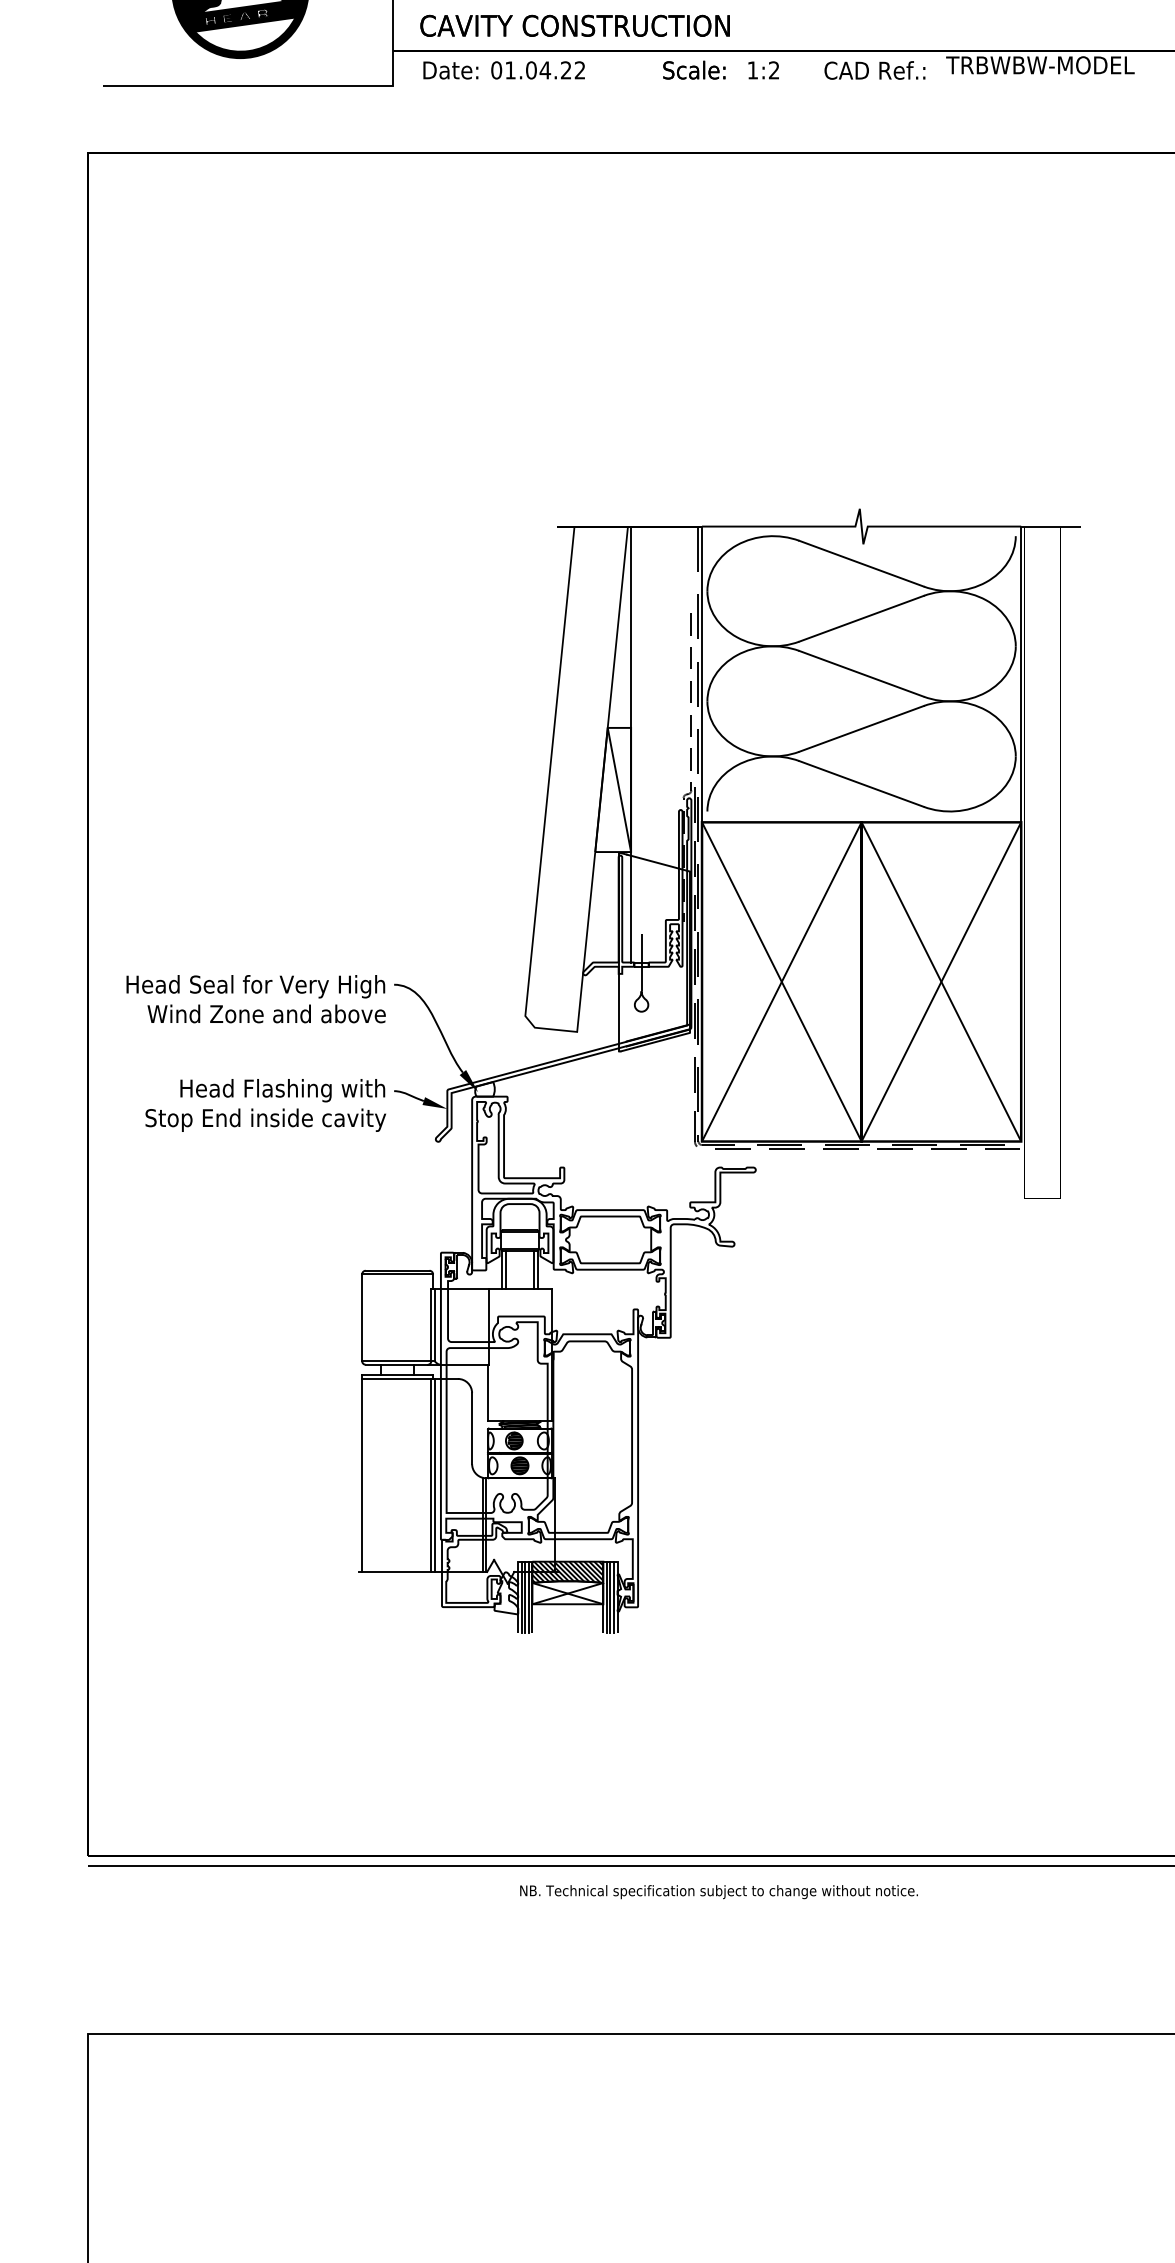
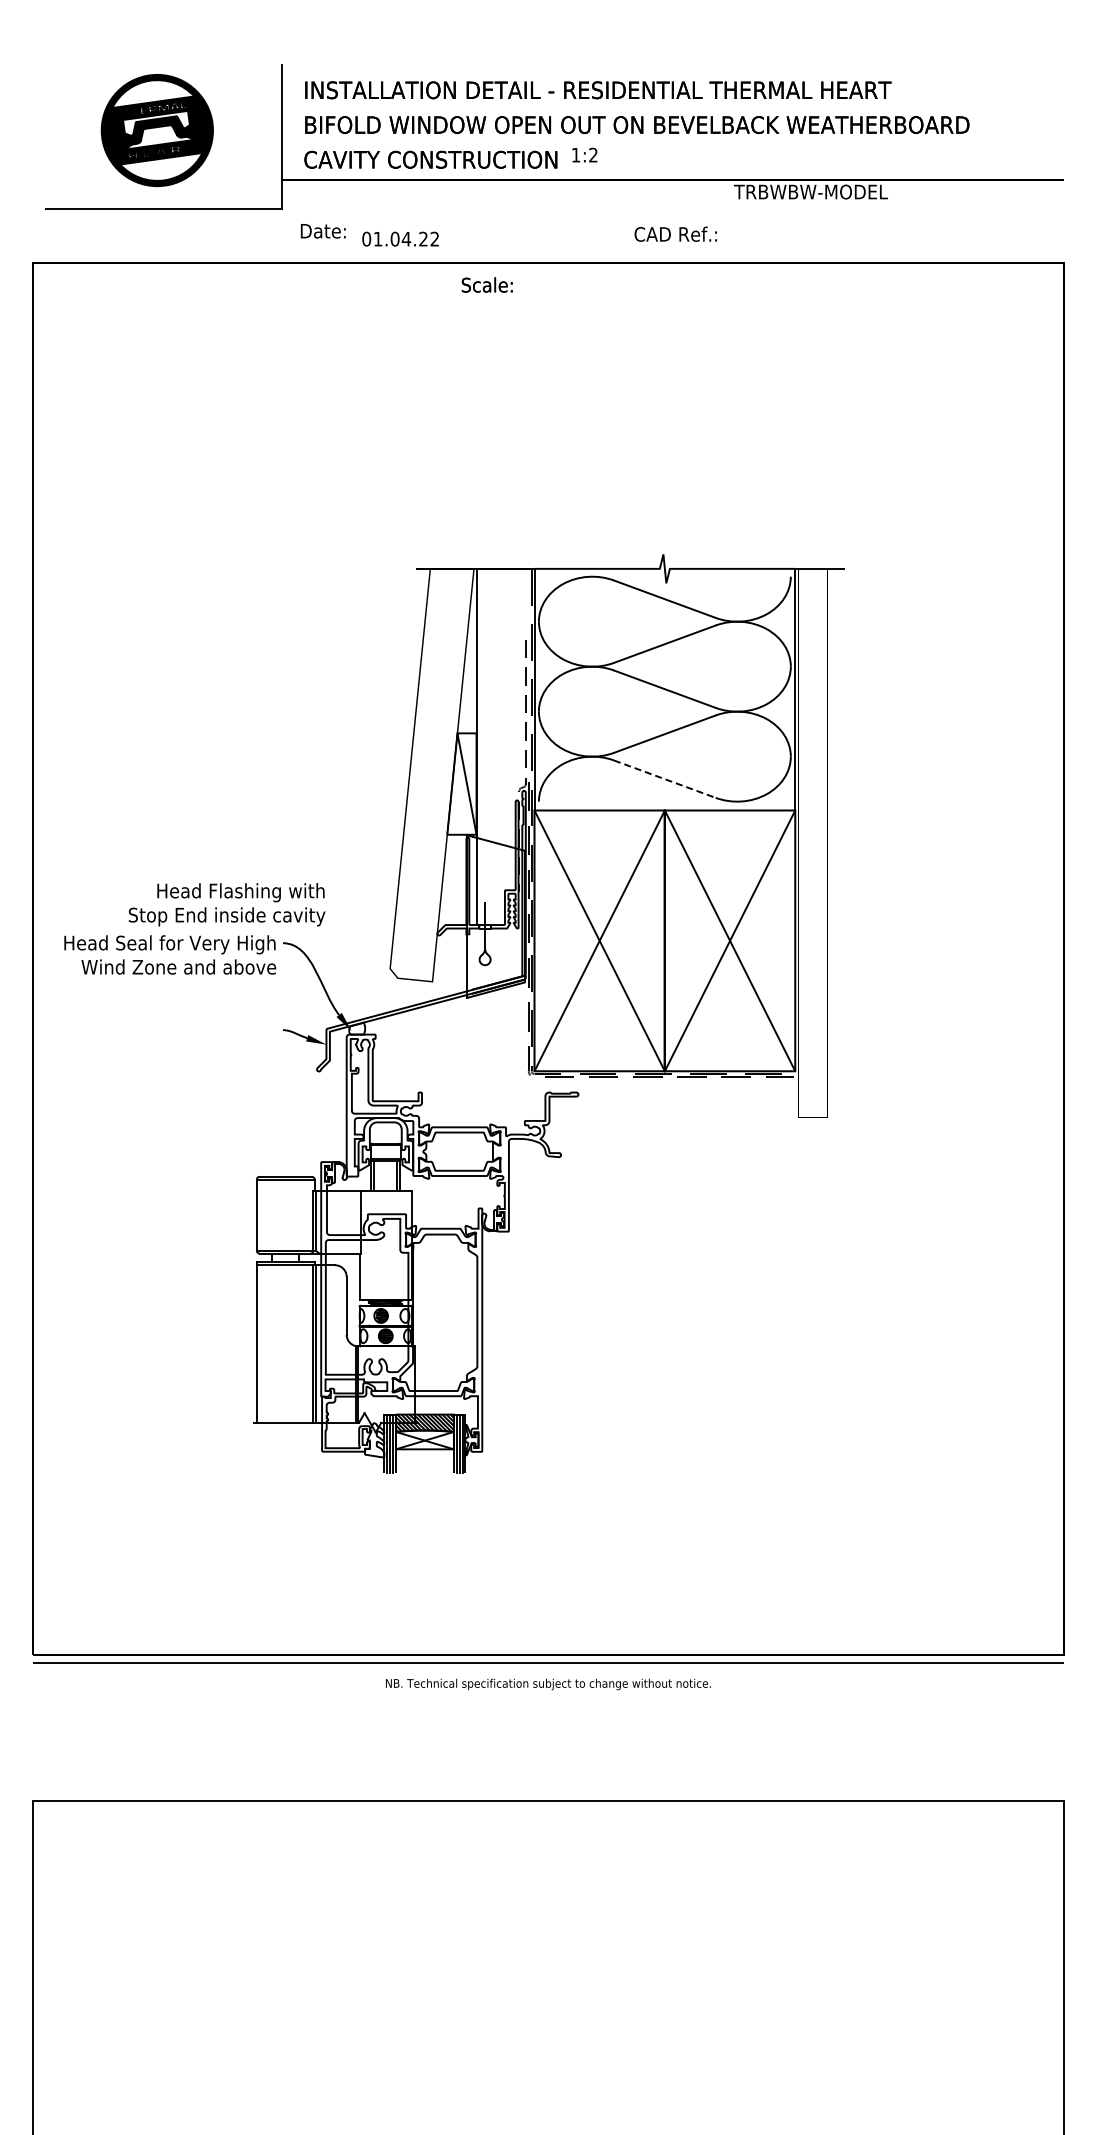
text: (538, 69) -> (400, 238), moved
text: (693, 69) -> (486, 284), moved
text: (763, 69) -> (584, 154), moved
text: (874, 69) -> (675, 233), moved
text: (449, 70) -> (322, 231), moved
line: (862, 784) -> (665, 779), solid -> dashed
text: (265, 1105) -> (226, 904), moved

